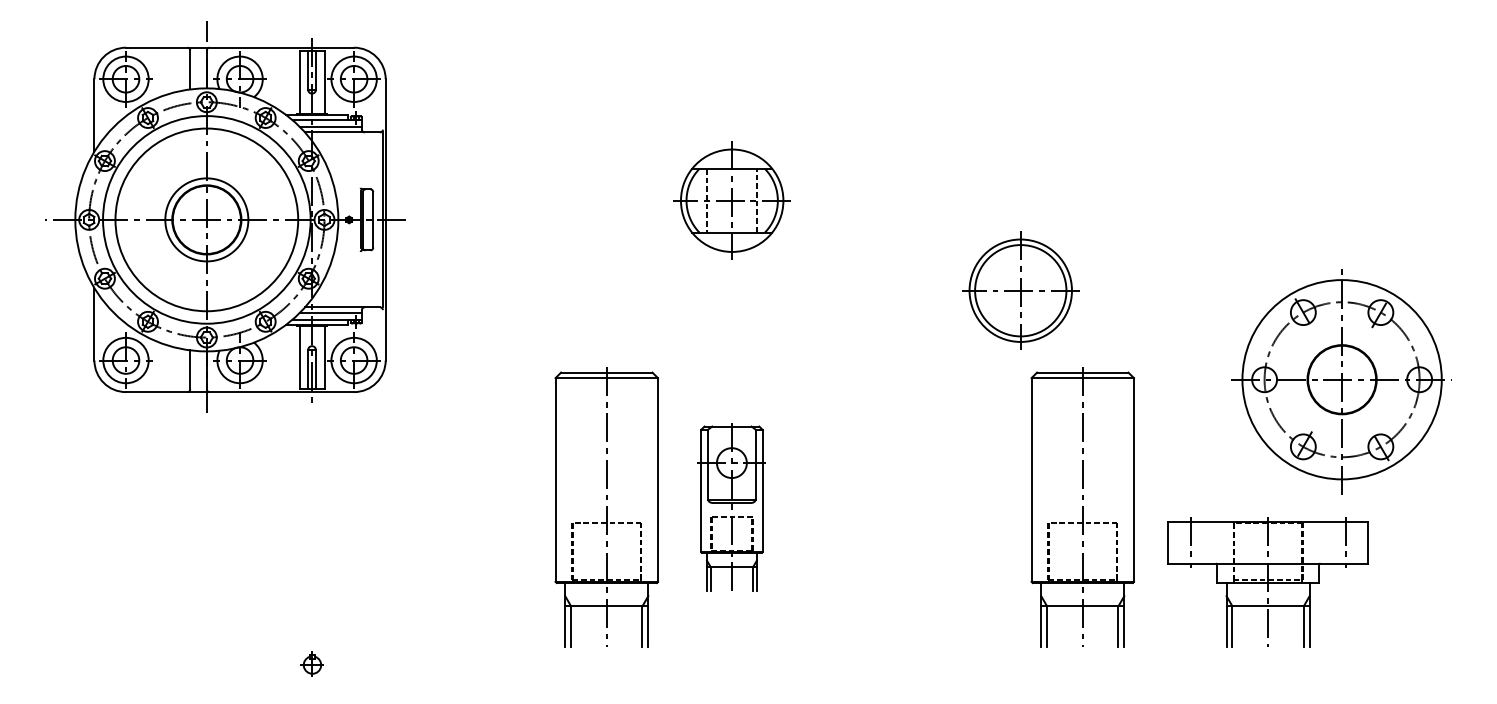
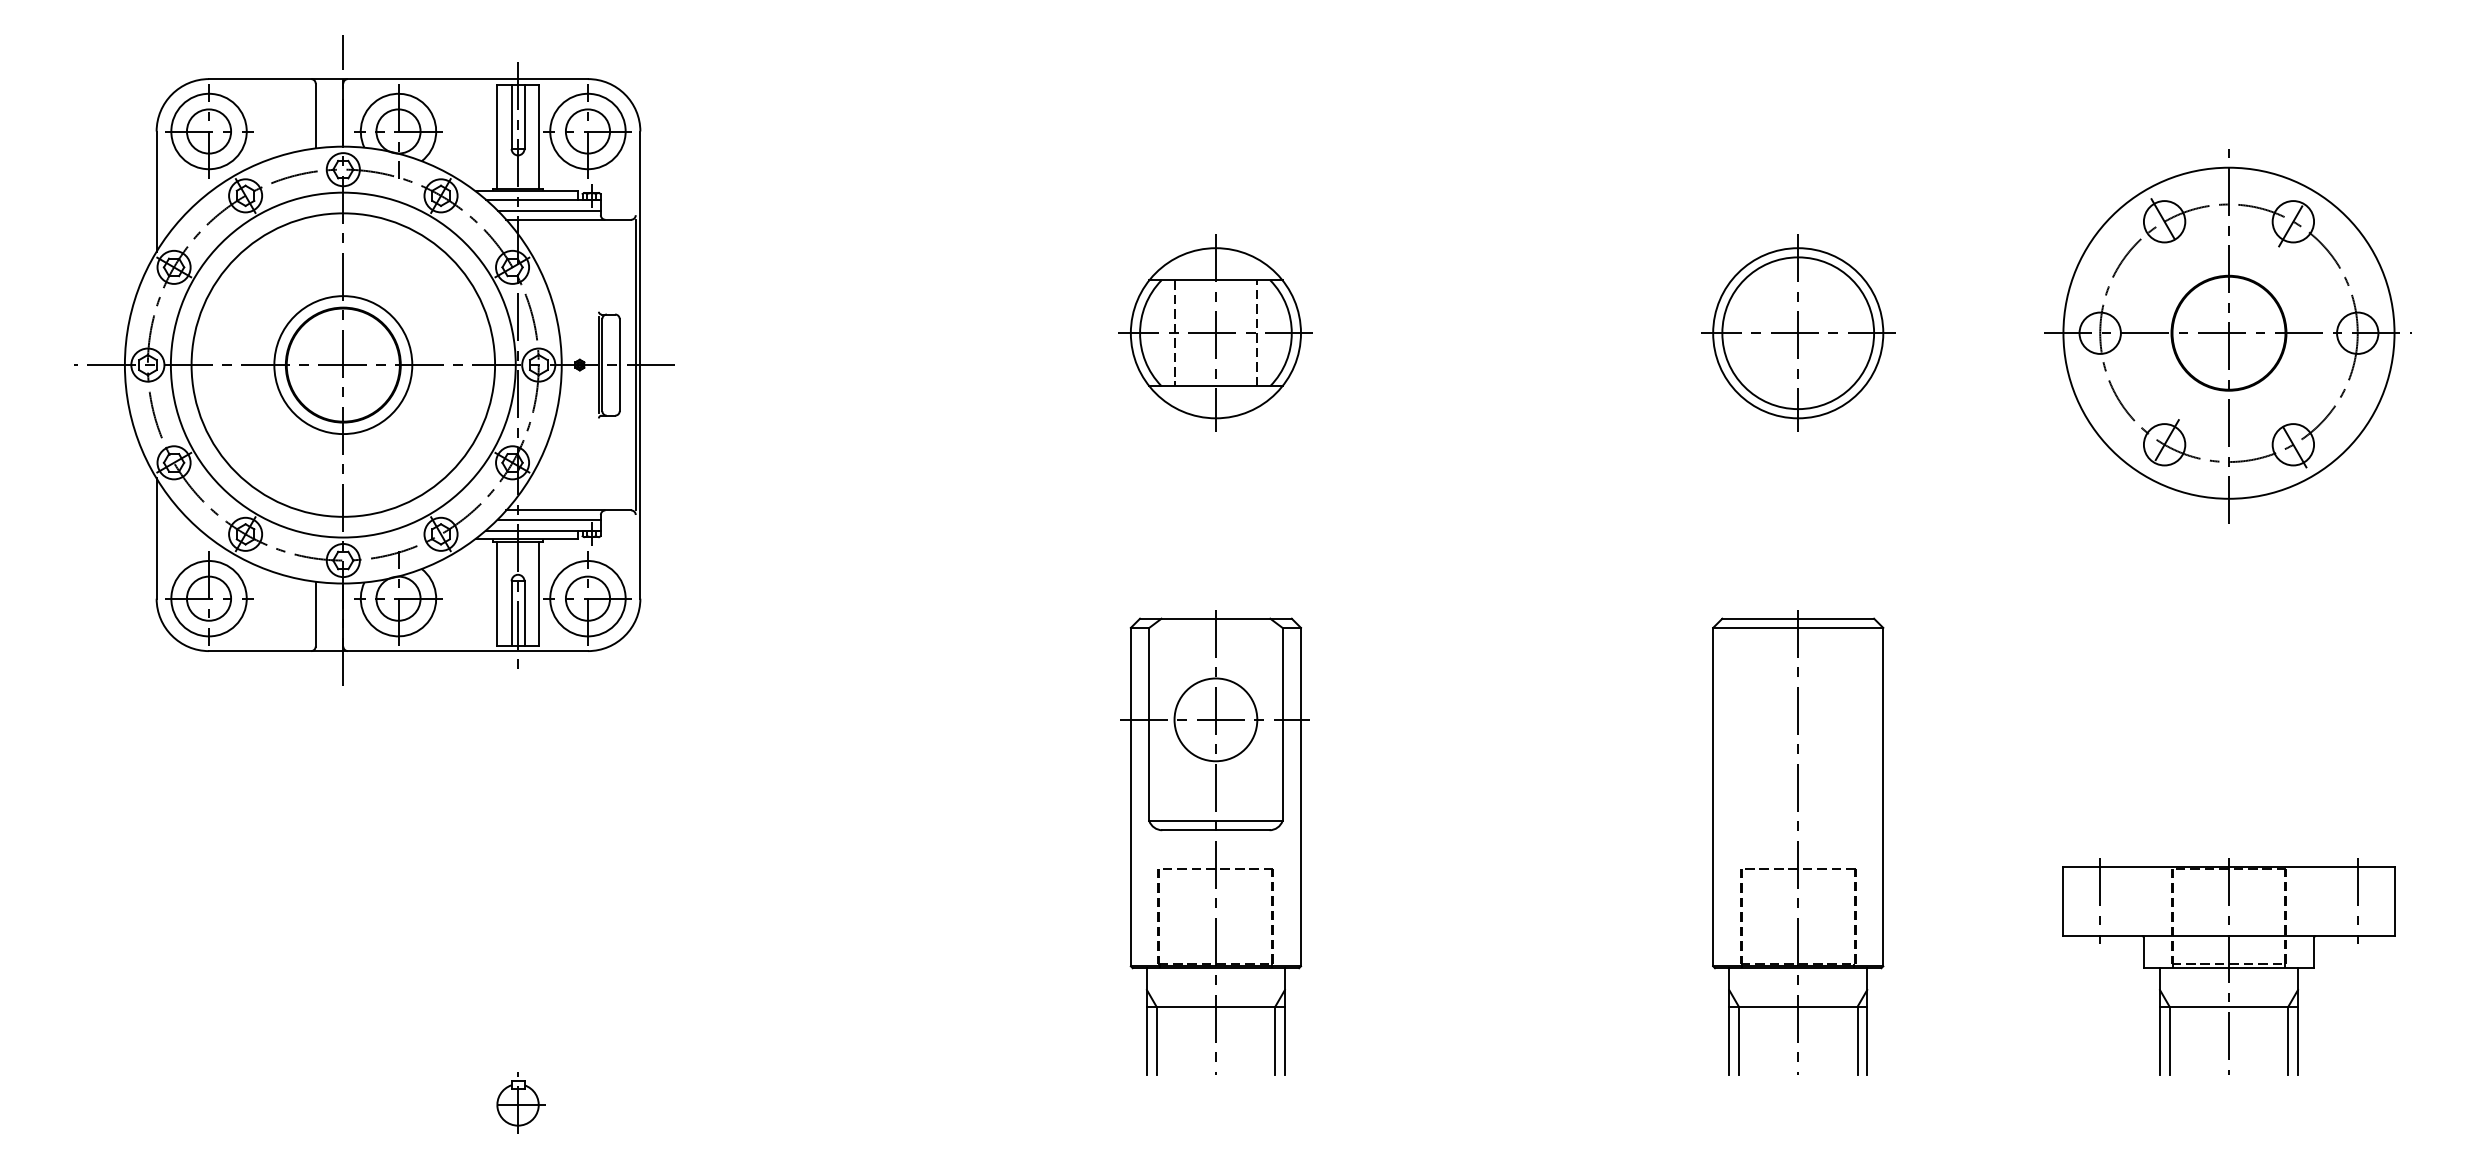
part: (1020, 290) -> (1797, 332), moved
part: (1341, 381) -> (2227, 336), moved
part: (606, 507) -> (1007, 842), removed
part: (731, 507) -> (1214, 842), size x1.67
part: (1267, 582) -> (2227, 967), moved
part: (313, 664) -> (520, 1103), size x1.43

